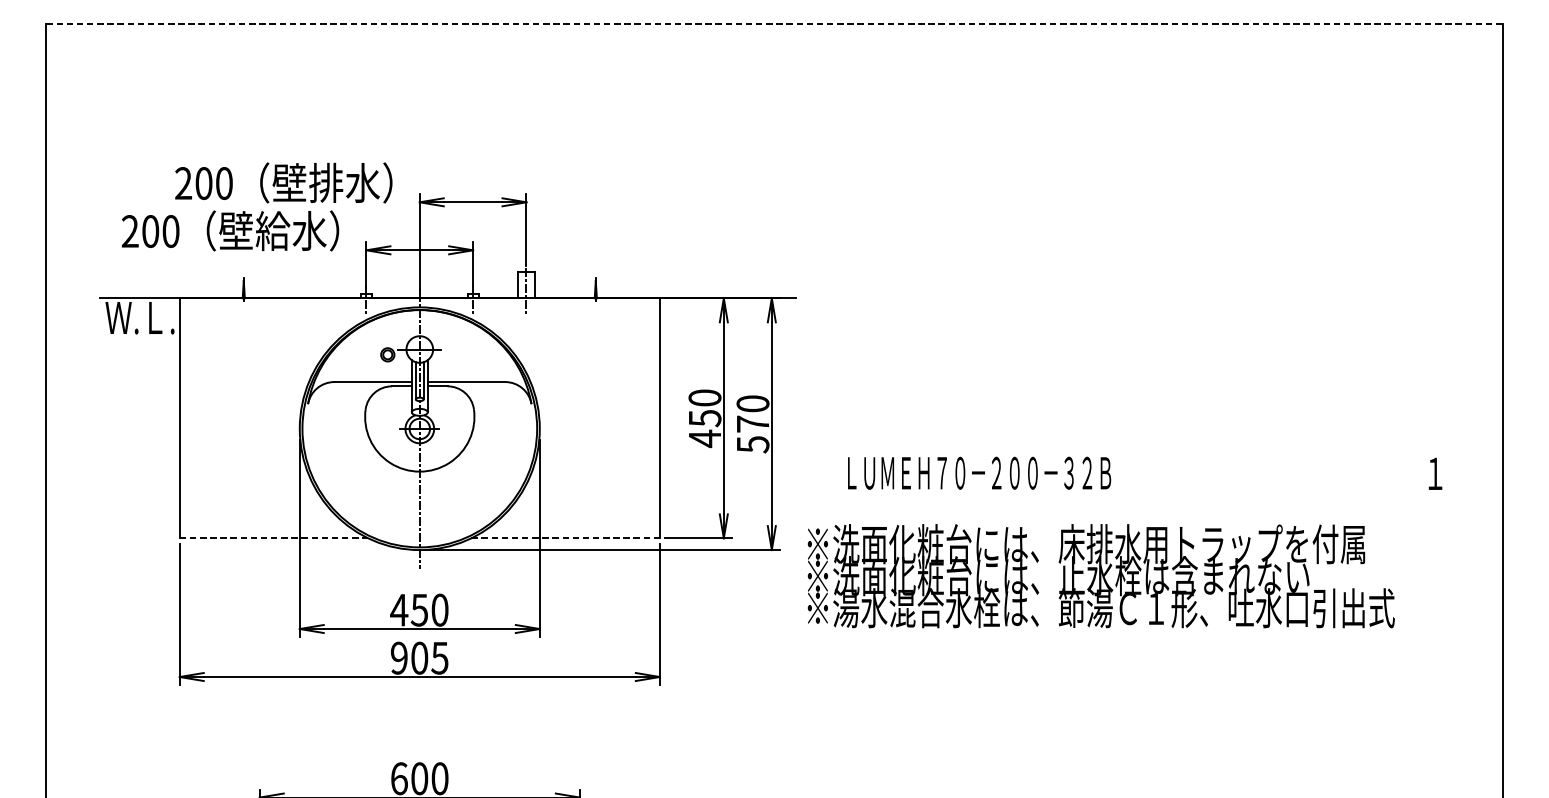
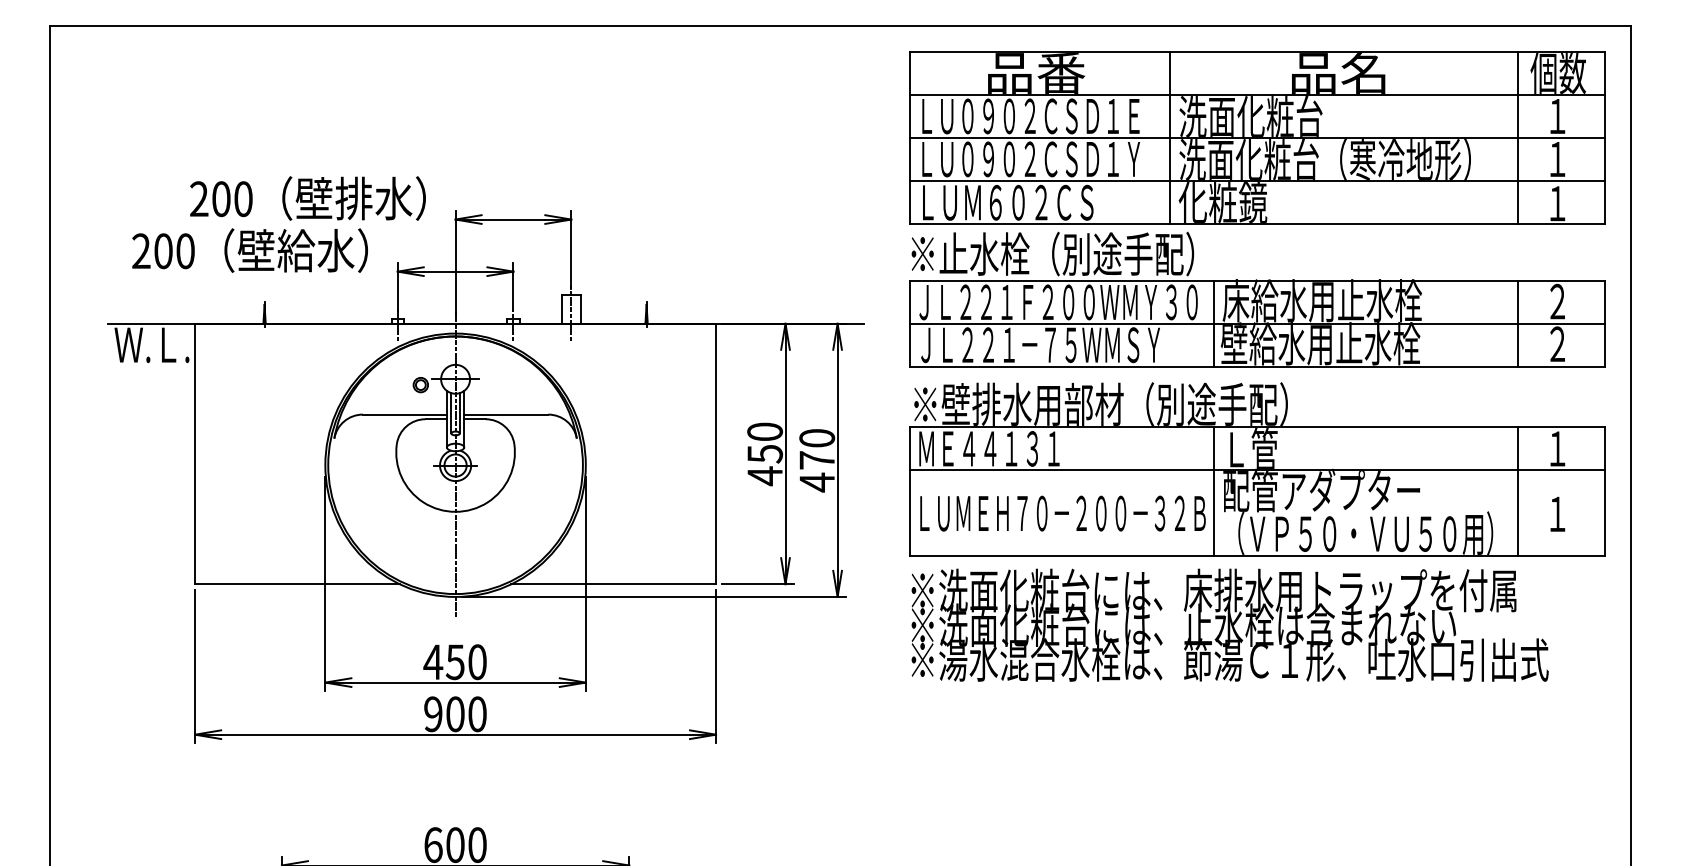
line: (774, 23) -> (840, 25), dashed -> solid
part: (1158, 193) -> (1257, 209), added
part: (1158, 432) -> (1257, 469), added
text: (753, 444) -> (817, 482), 570 -> 470
line: (274, 538) -> (297, 584), dashed -> solid
line: (566, 538) -> (614, 584), dashed -> solid
text: (1100, 575) -> (1229, 624), moved
text: (439, 658) -> (476, 714), 905 -> 900

